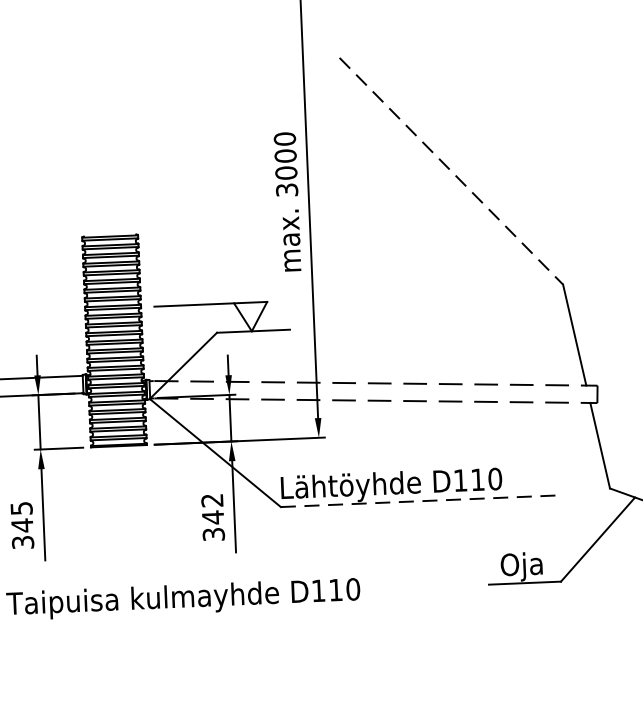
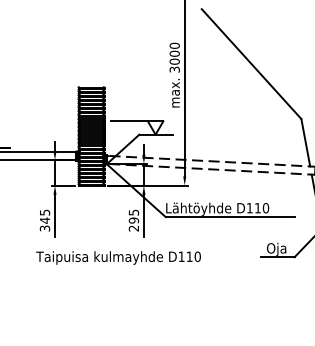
line: (451, 172) -> (251, 64), dashed -> solid
line: (419, 502) -> (230, 217), dashed -> solid
text: (212, 517) -> (133, 220), 342 -> 295

